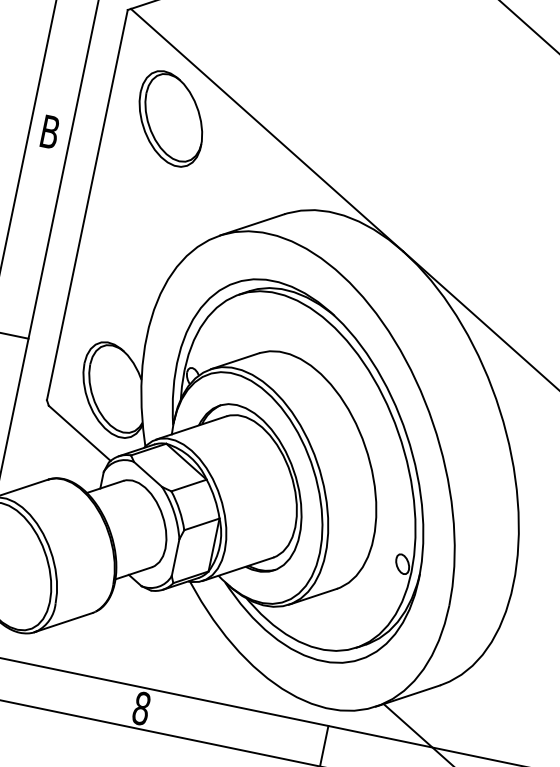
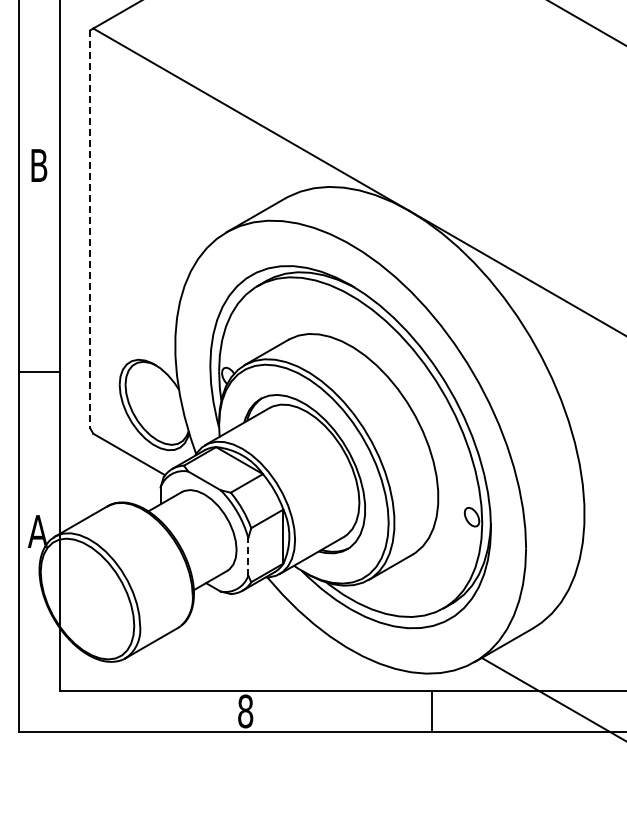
part: (170, 119) -> (154, 128), removed
line: (87, 205) -> (90, 229), solid -> dashed
line: (175, 557) -> (248, 556), solid -> dashed

